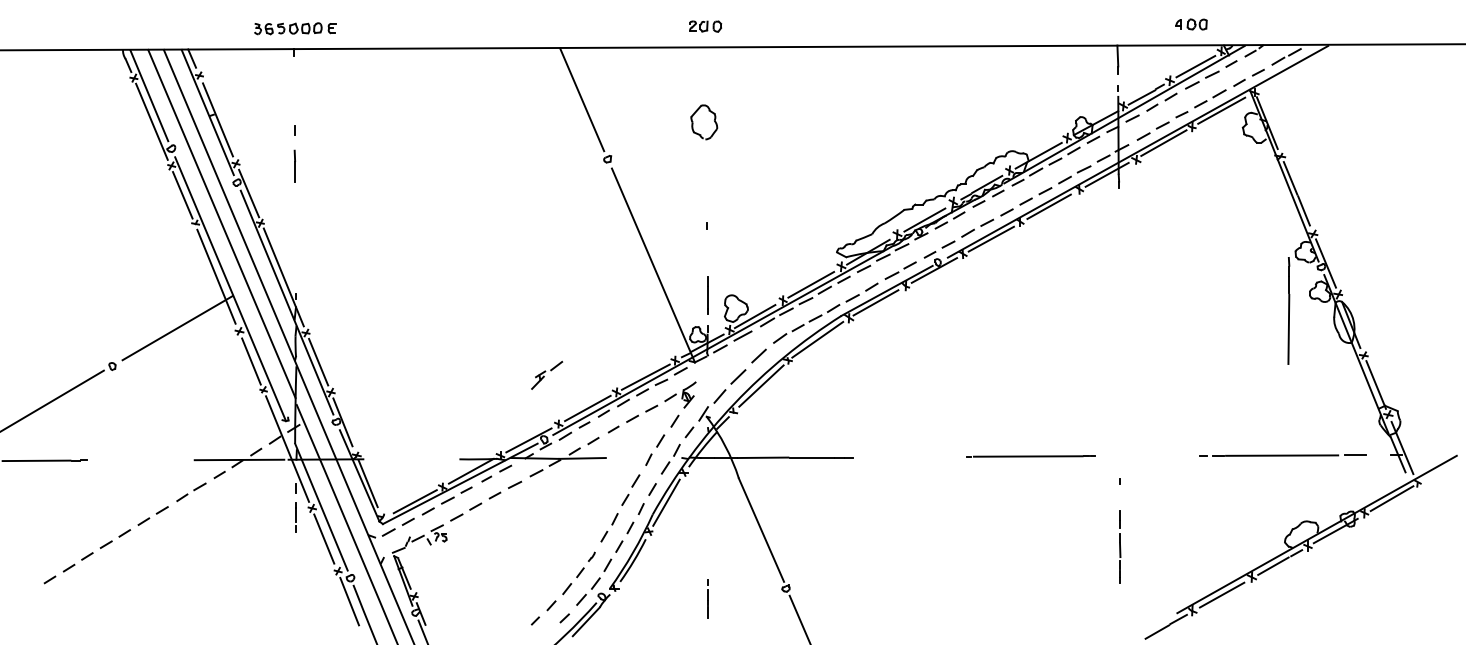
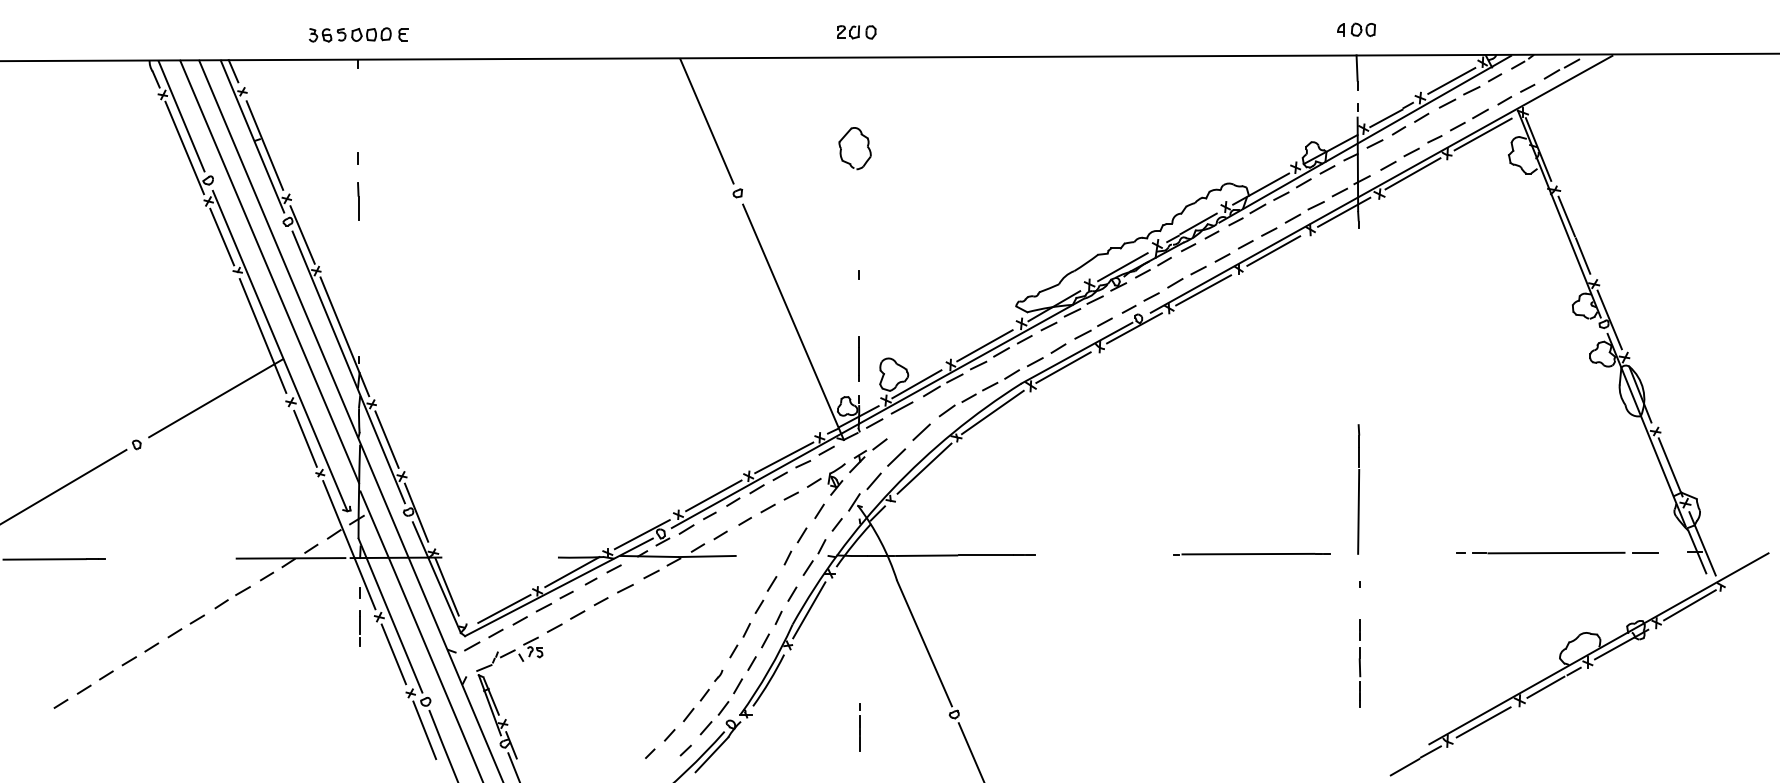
part: (1191, 24) -> (1356, 29), moved
part: (1288, 310) -> (1358, 489), moved
part: (547, 375) -> (868, 455), moved

